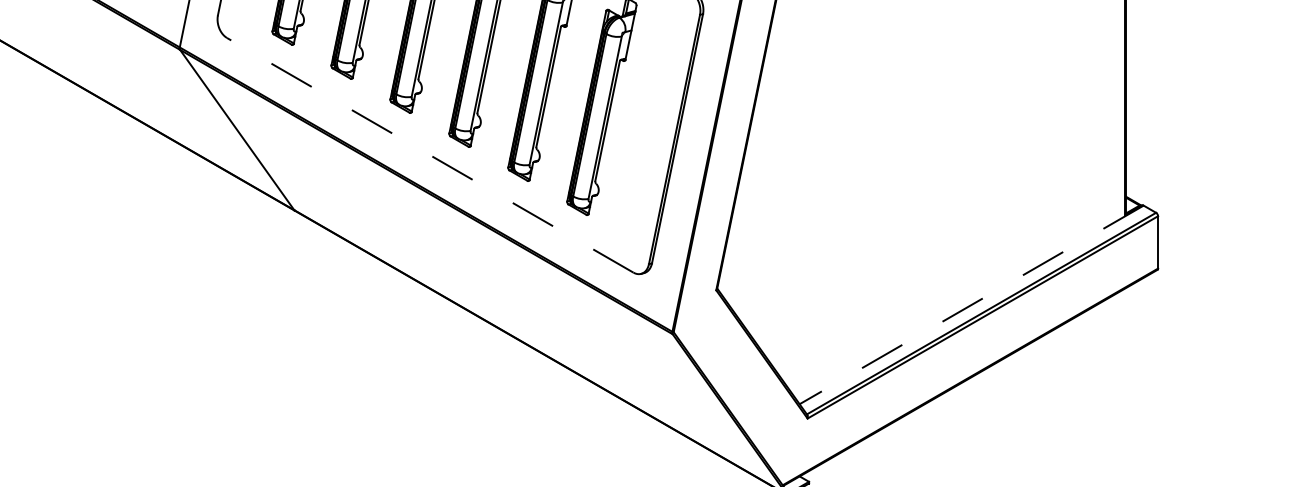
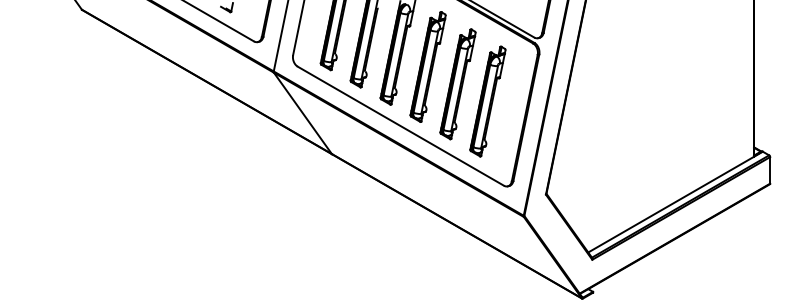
line: (429, 153) -> (400, 125), dashed -> solid
line: (971, 305) -> (675, 202), dashed -> solid

